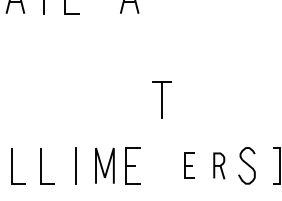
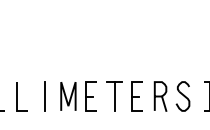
part: (161, 99) -> (114, 96), moved
part: (189, 165) -> (136, 96), size x1.43
part: (219, 165) -> (160, 96), size x1.43

